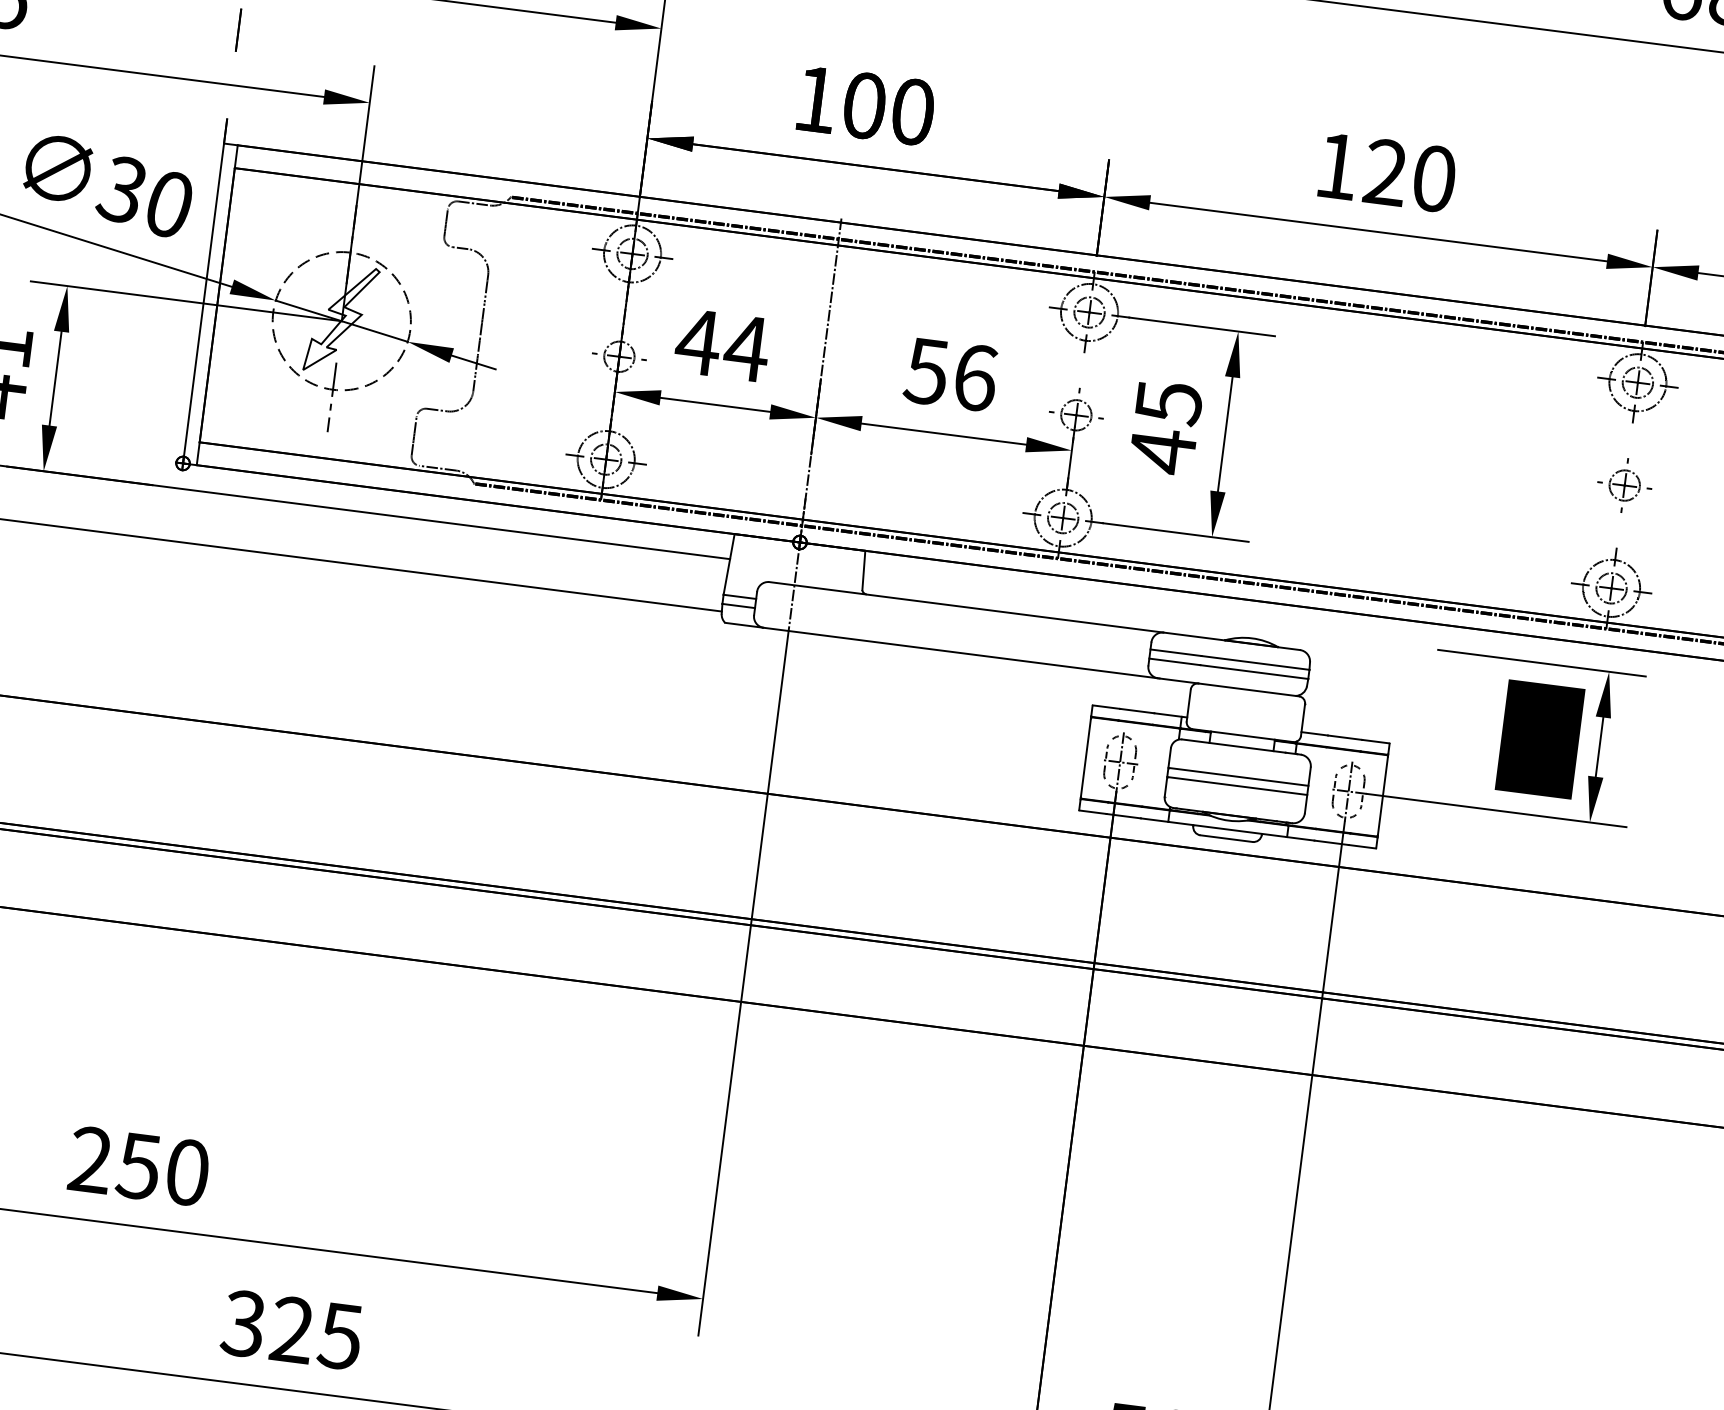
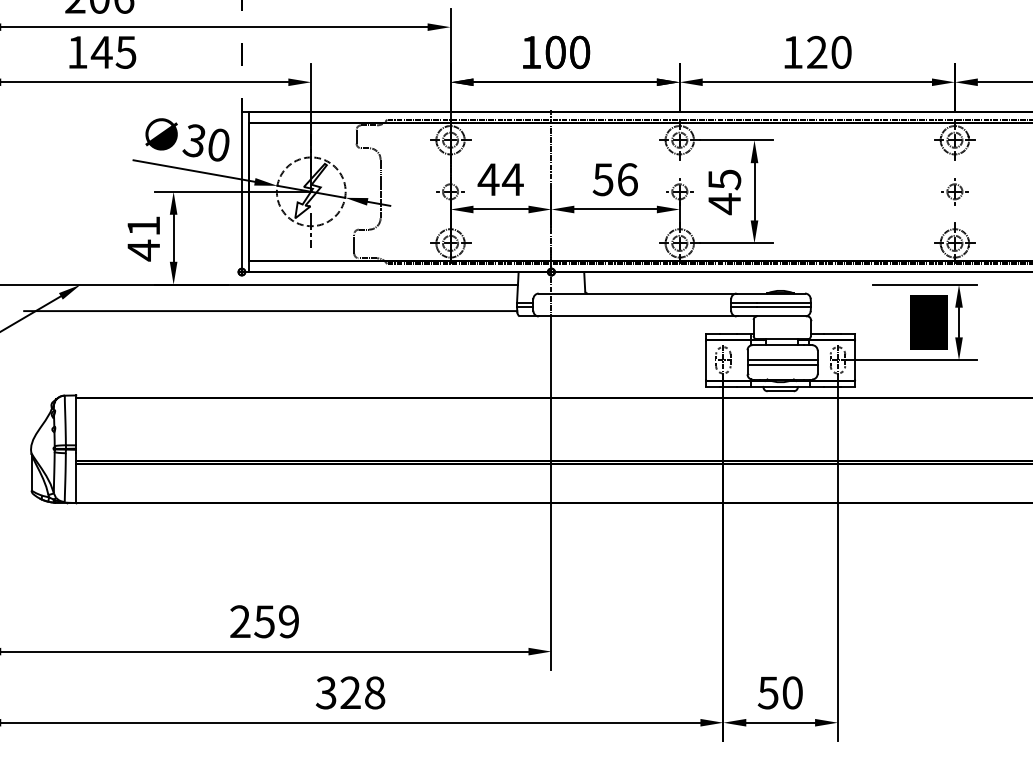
text: (188, 1172) -> (289, 621), 250 -> 259
text: (339, 1335) -> (374, 692), 325 -> 328

